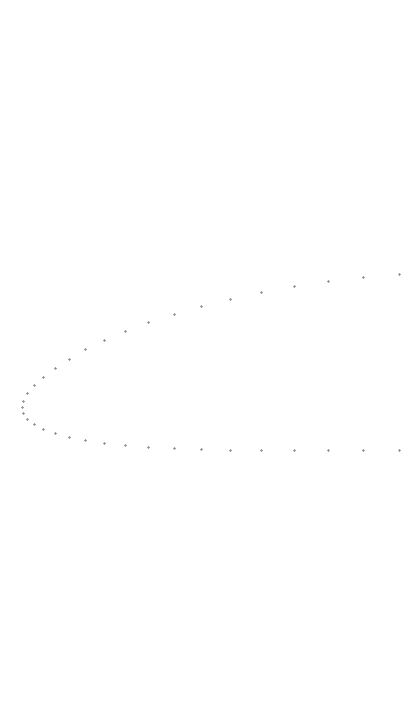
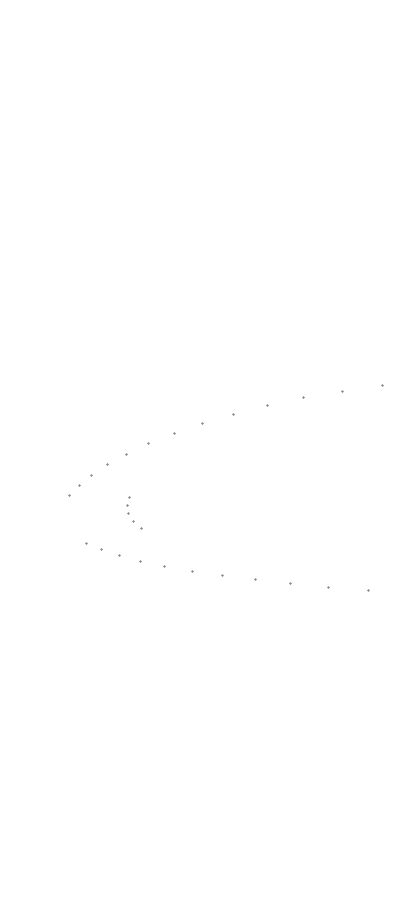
part: (28, 412) -> (134, 512), moved

